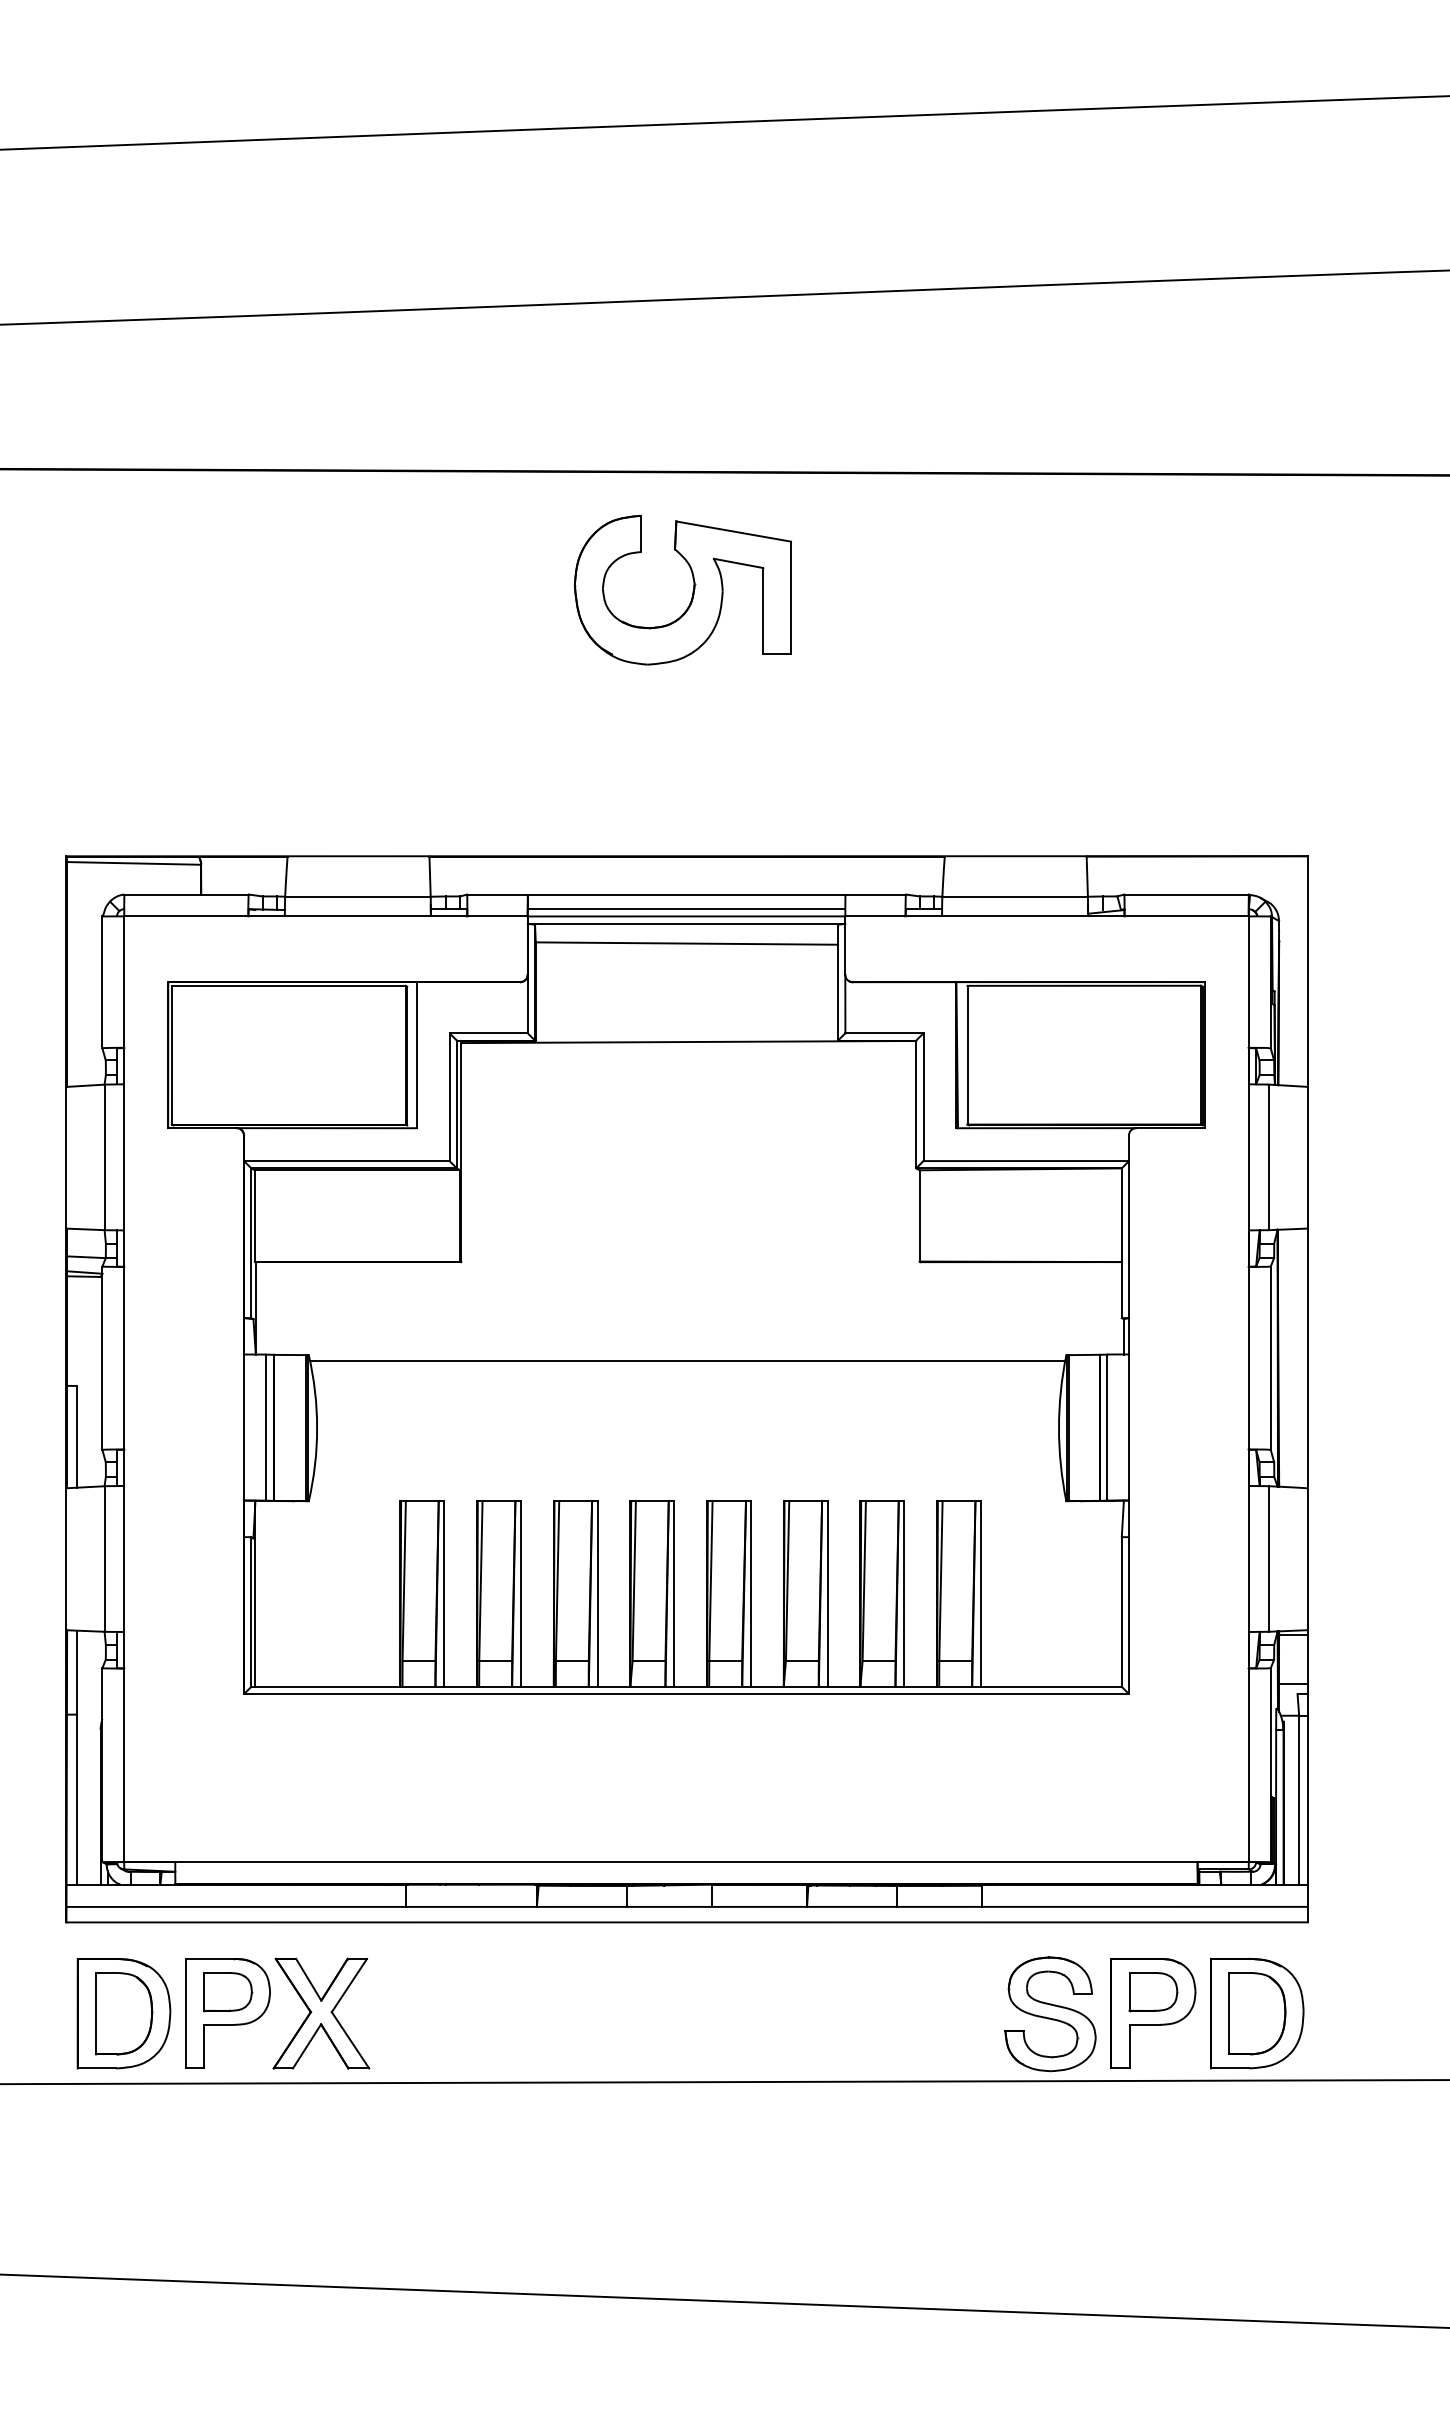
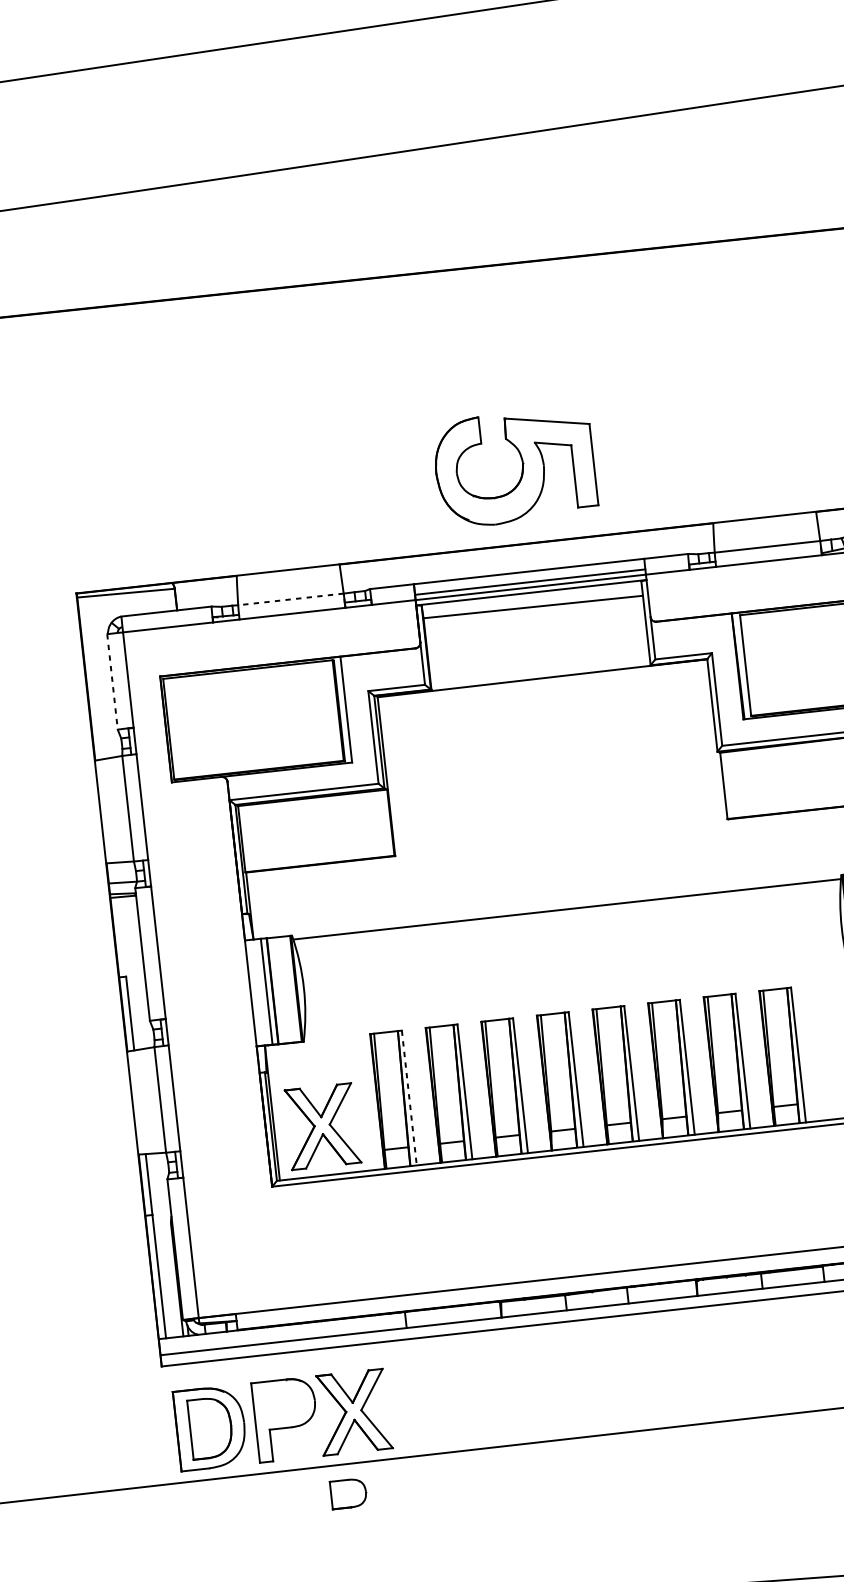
part: (692, 591) -> (522, 468), moved
line: (357, 896) -> (290, 599), solid -> dashed
line: (102, 982) -> (112, 682), solid -> dashed
line: (444, 1593) -> (409, 1097), solid -> dashed
part: (321, 1619) -> (322, 1126), added
part: (228, 1992) -> (349, 1494), moved

